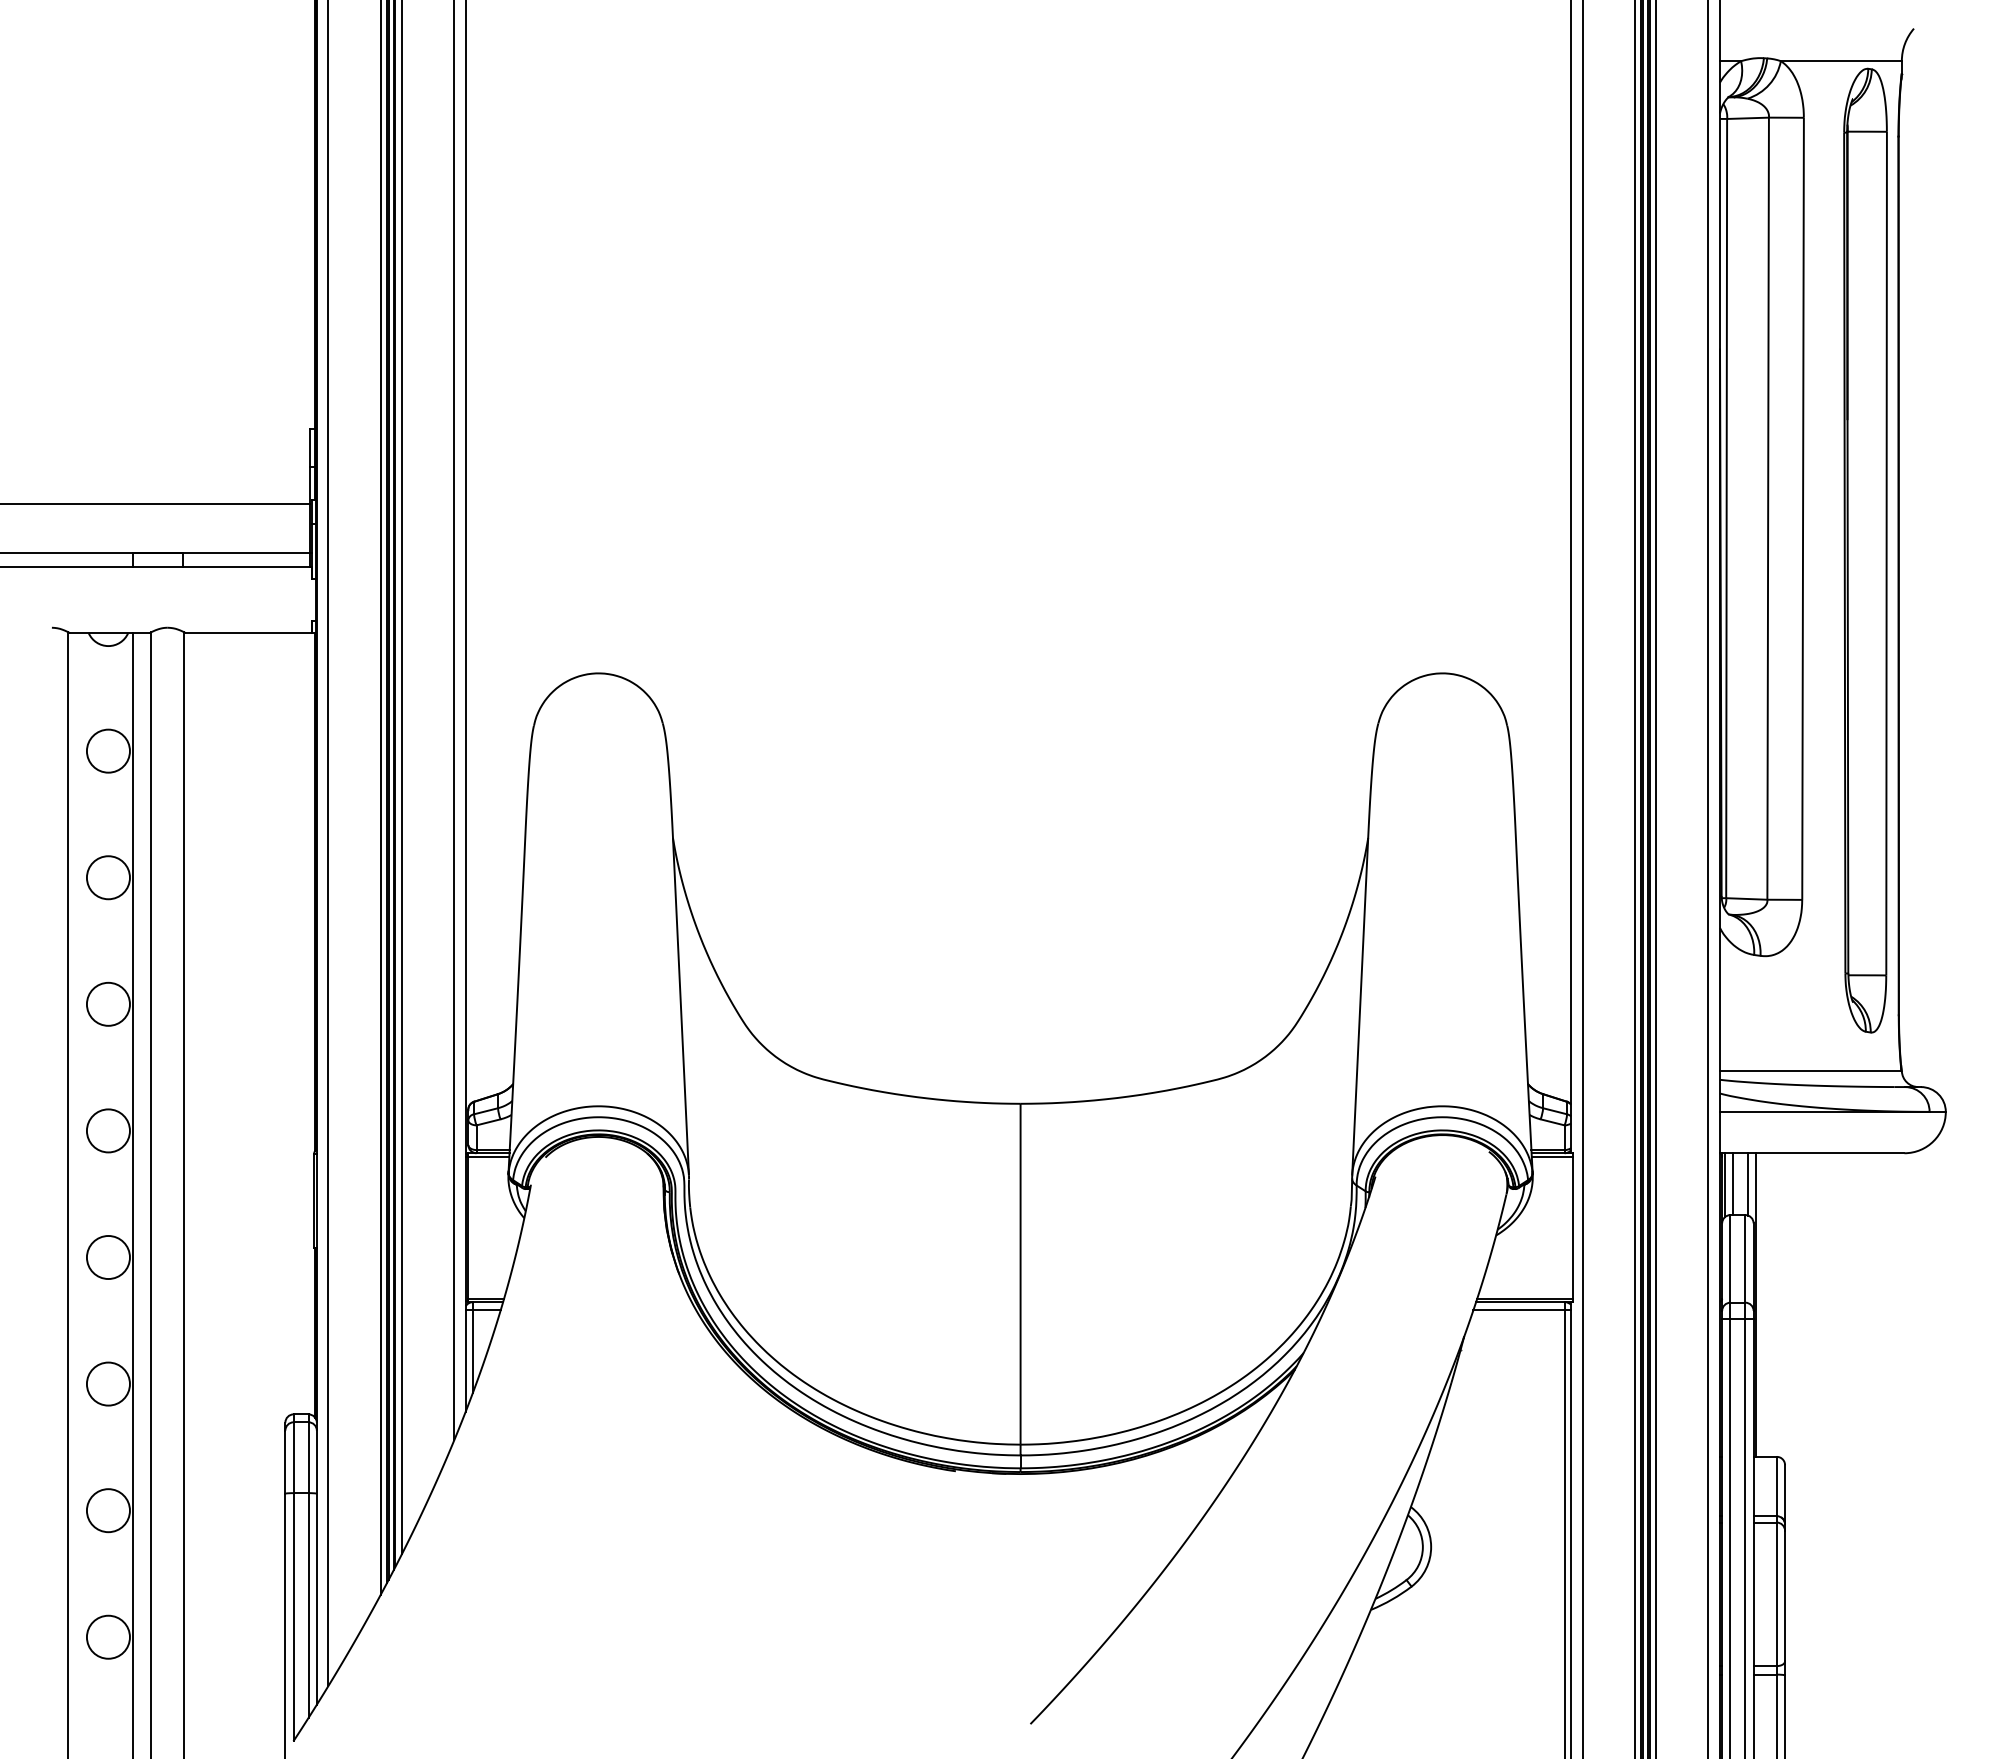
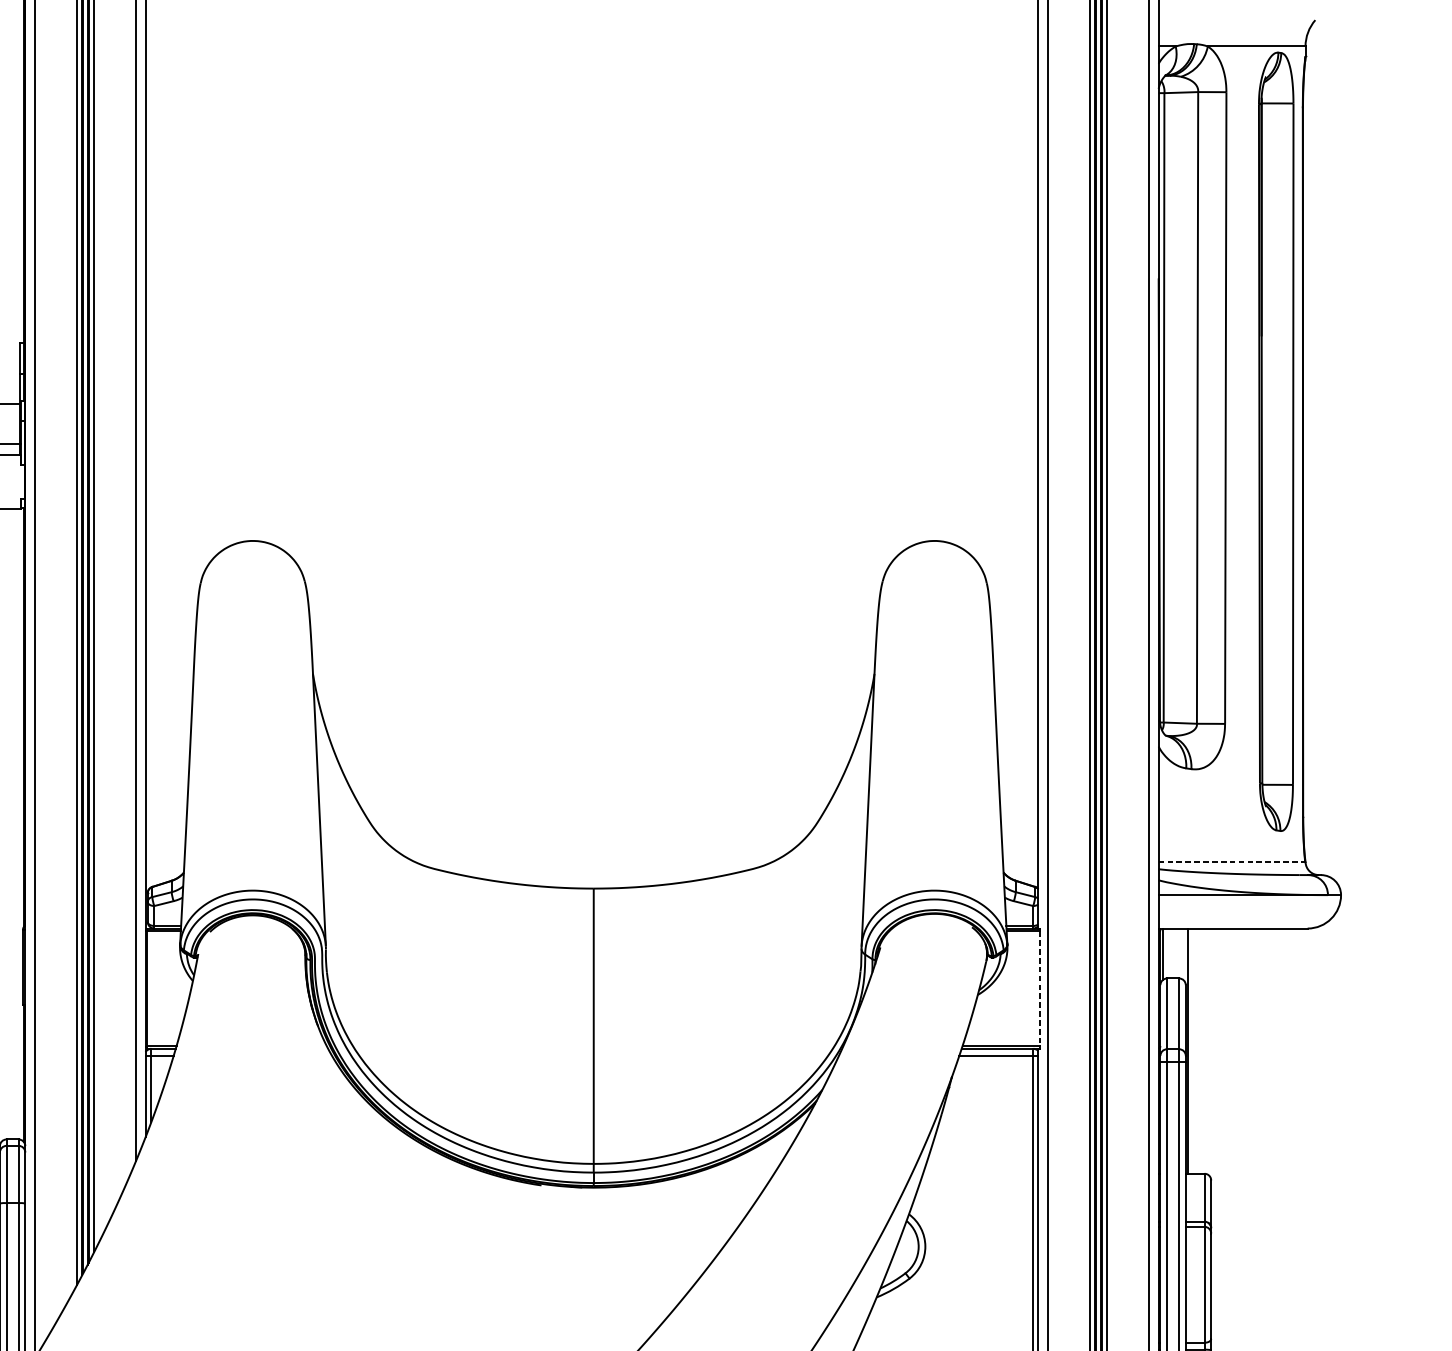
line: (1810, 1070) -> (1231, 861), solid -> dashed
line: (1733, 1184) -> (1169, 953), removed
line: (1748, 1184) -> (1181, 953), removed
line: (1573, 1228) -> (1040, 989), solid -> dashed

